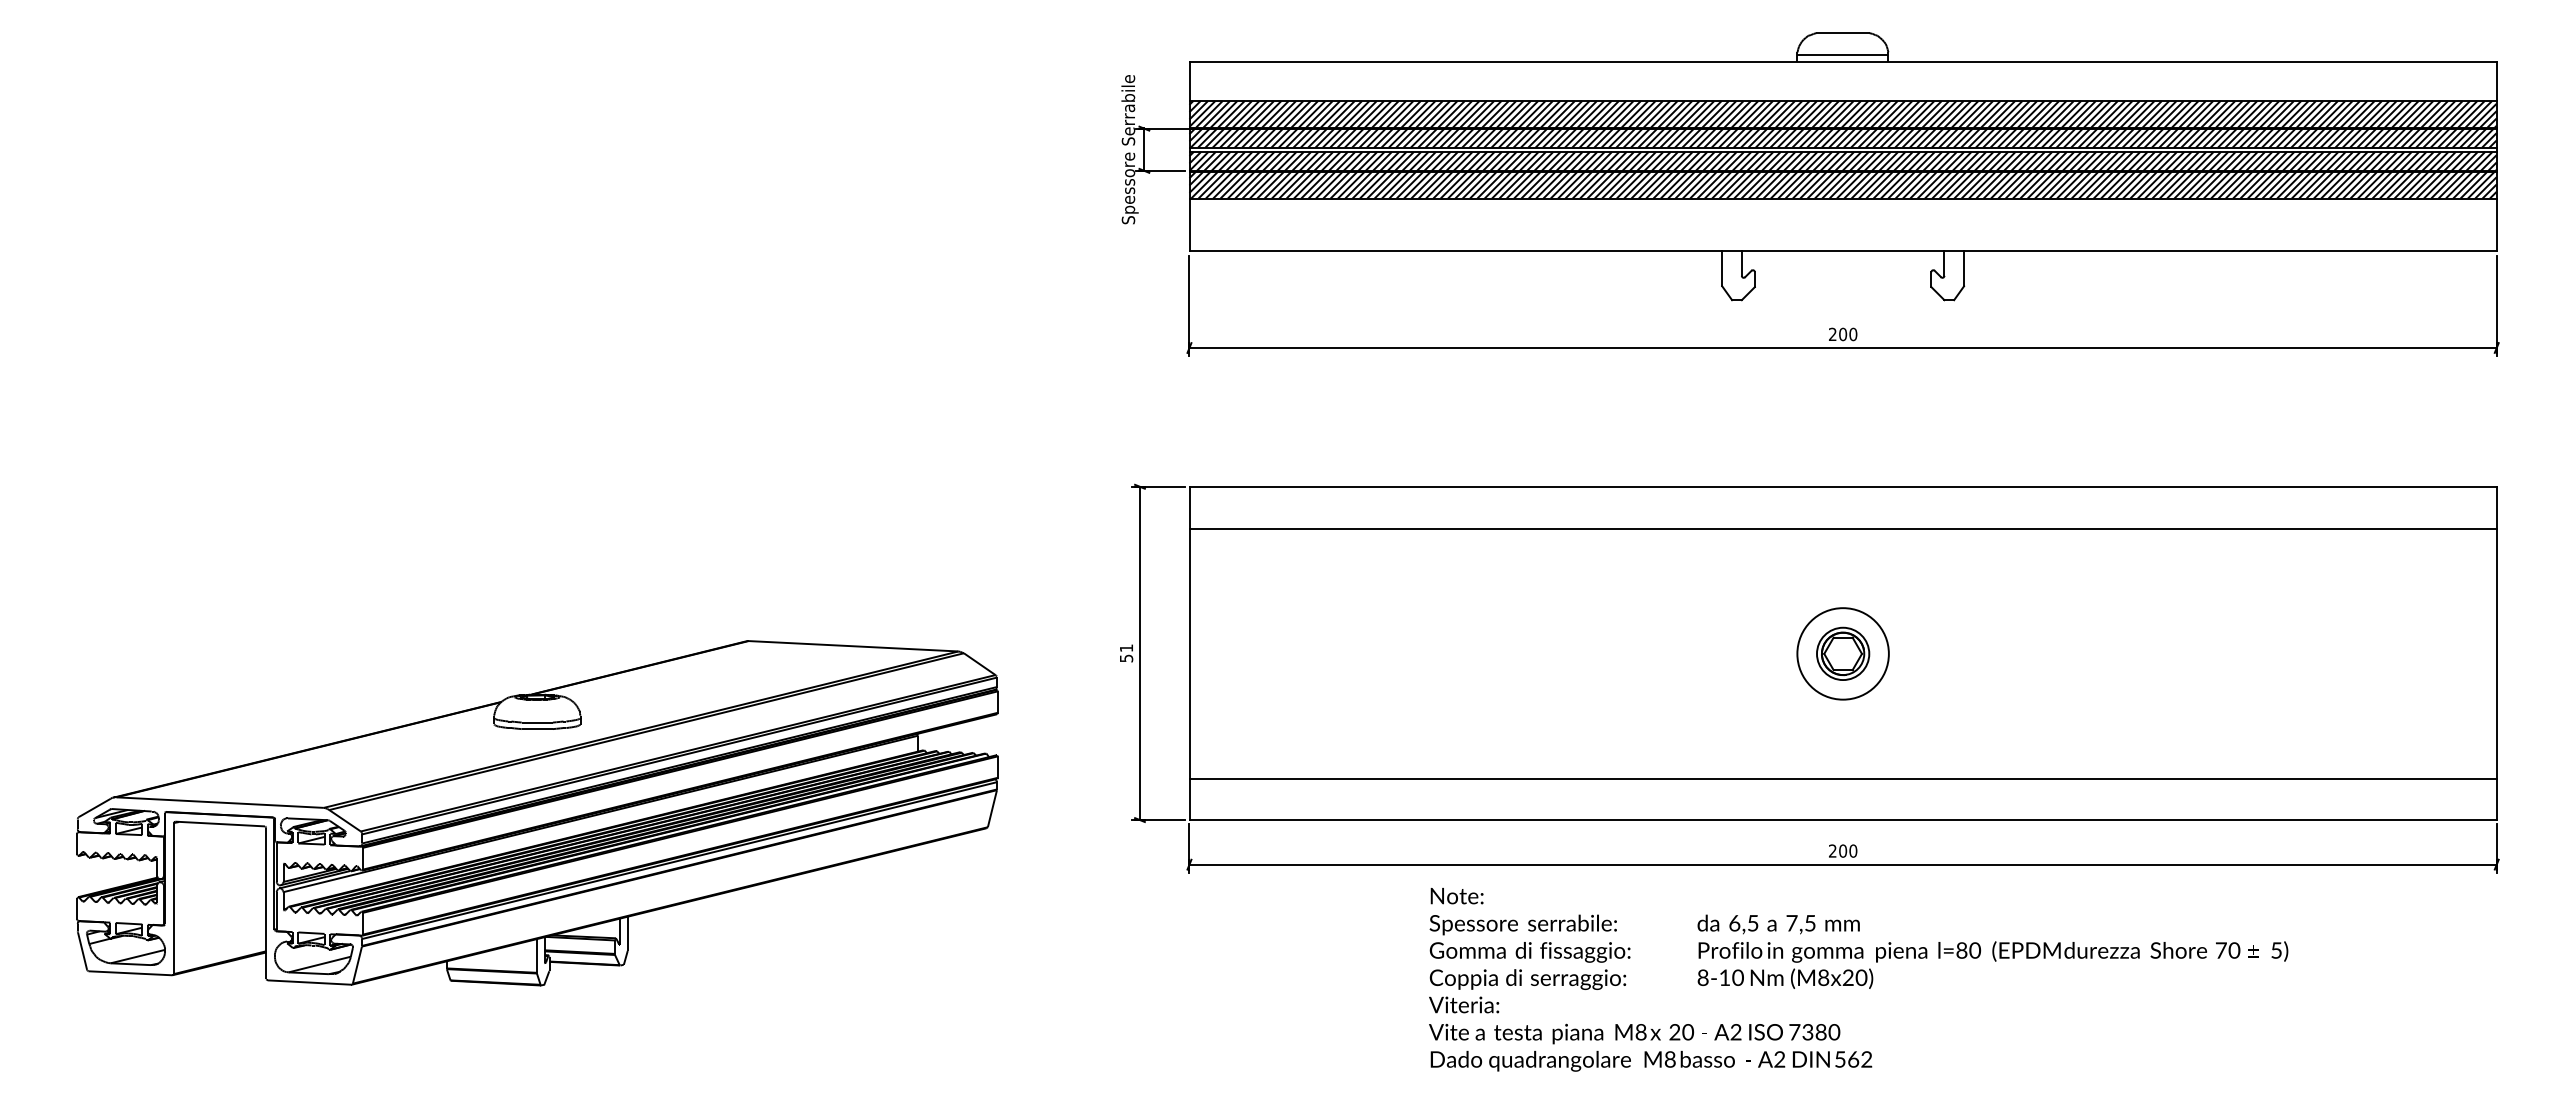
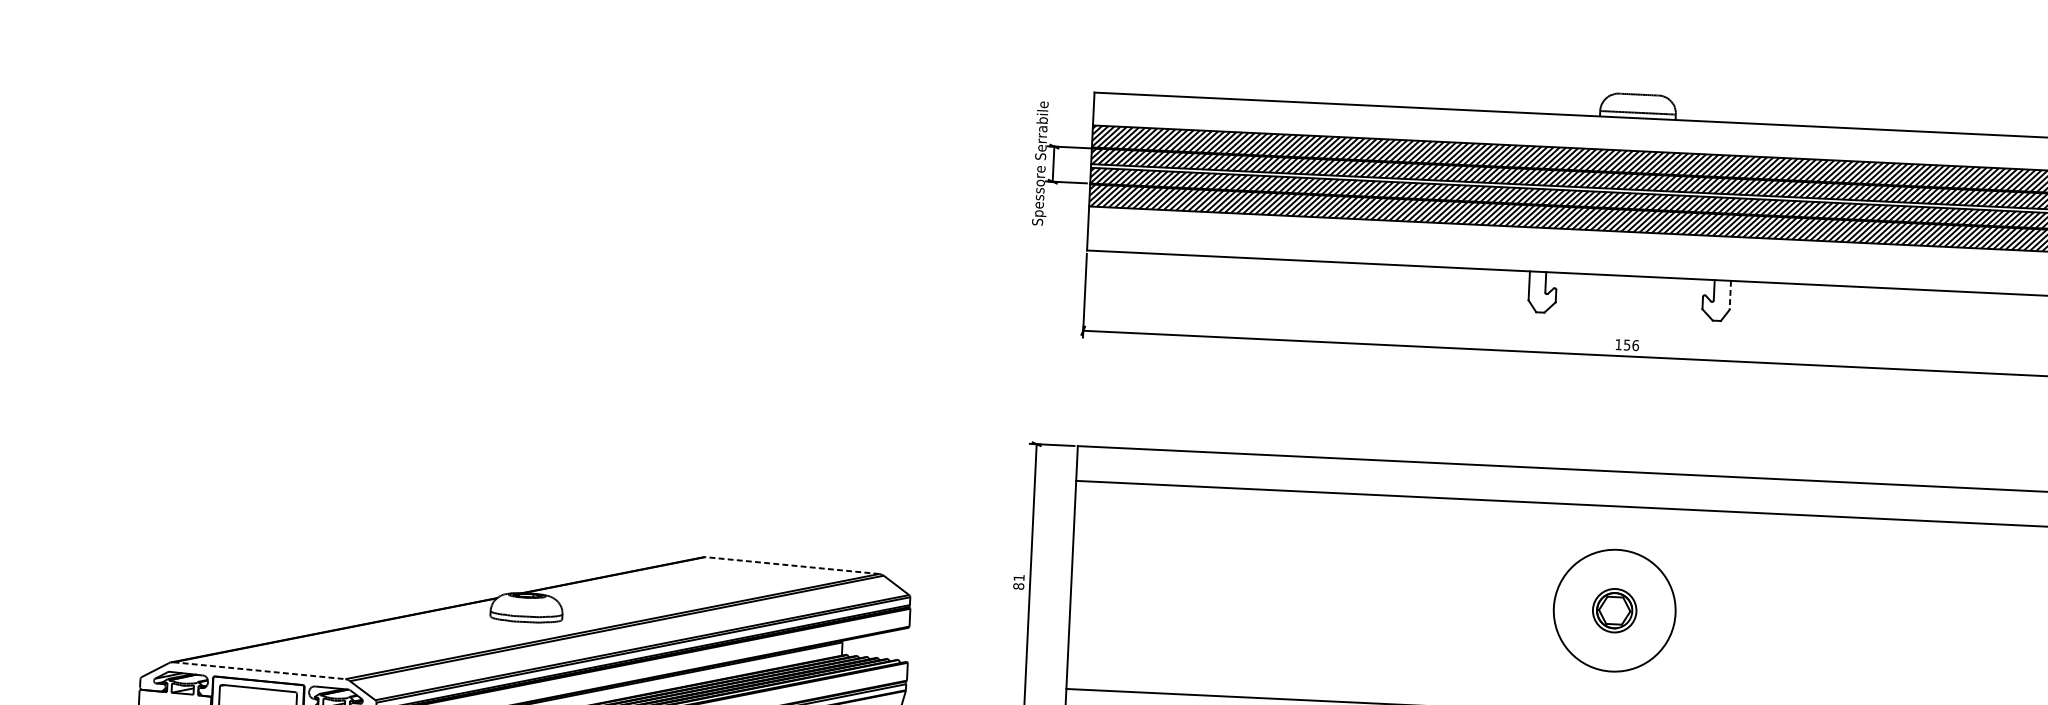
line: (1964, 269) -> (1730, 295), solid -> dashed
text: (1843, 334) -> (1627, 345), 200 -> 156
line: (853, 646) -> (792, 565), solid -> dashed
circle: (1842, 653) -> (1614, 610), size x1.6
text: (1126, 658) -> (1018, 586), 51 -> 81
line: (220, 802) -> (259, 670), solid -> dashed

